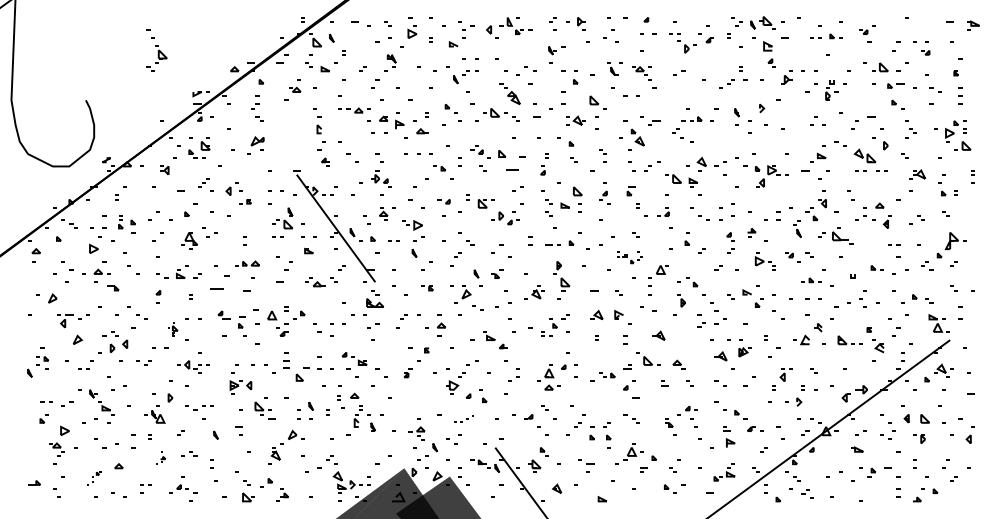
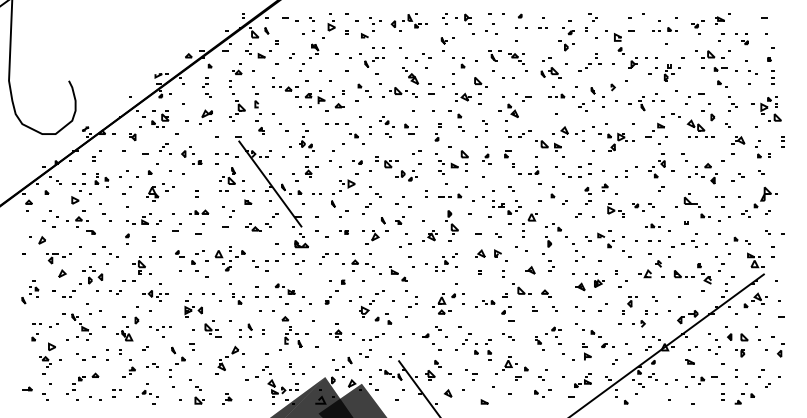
part: (762, 22) -> (550, 72), moved
part: (973, 25) -> (719, 20), moved
part: (686, 46) -> (566, 45), moved
part: (156, 50) -> (236, 104), moved
part: (677, 133) -> (583, 107), moved
part: (510, 159) -> (410, 128), size x0.62
part: (412, 225) -> (347, 184), moved
part: (797, 228) -> (641, 103), moved
part: (842, 235) -> (692, 200), moved
part: (629, 257) -> (506, 207), size x1.43
part: (220, 281) -> (177, 226), size x0.62
part: (477, 307) -> (369, 265), moved
part: (248, 312) -> (199, 251), size x0.62
part: (701, 320) -> (551, 265), moved
part: (172, 329) -> (138, 265), size x1.67
part: (296, 371) -> (238, 299), size x0.62
part: (340, 401) -> (291, 368), moved
part: (464, 418) -> (373, 336), size x1.43
part: (416, 429) -> (335, 332), moved
part: (160, 457) -> (128, 368), size x1.67
part: (94, 478) -> (75, 385), size x1.67
part: (266, 482) -> (180, 360), moved
part: (807, 493) -> (653, 376), moved

